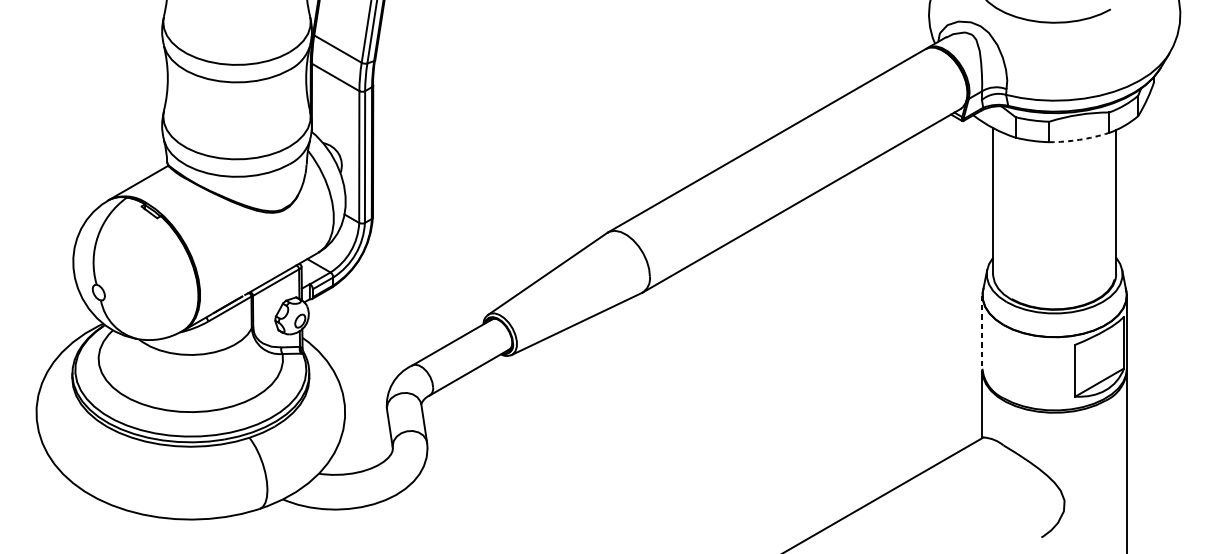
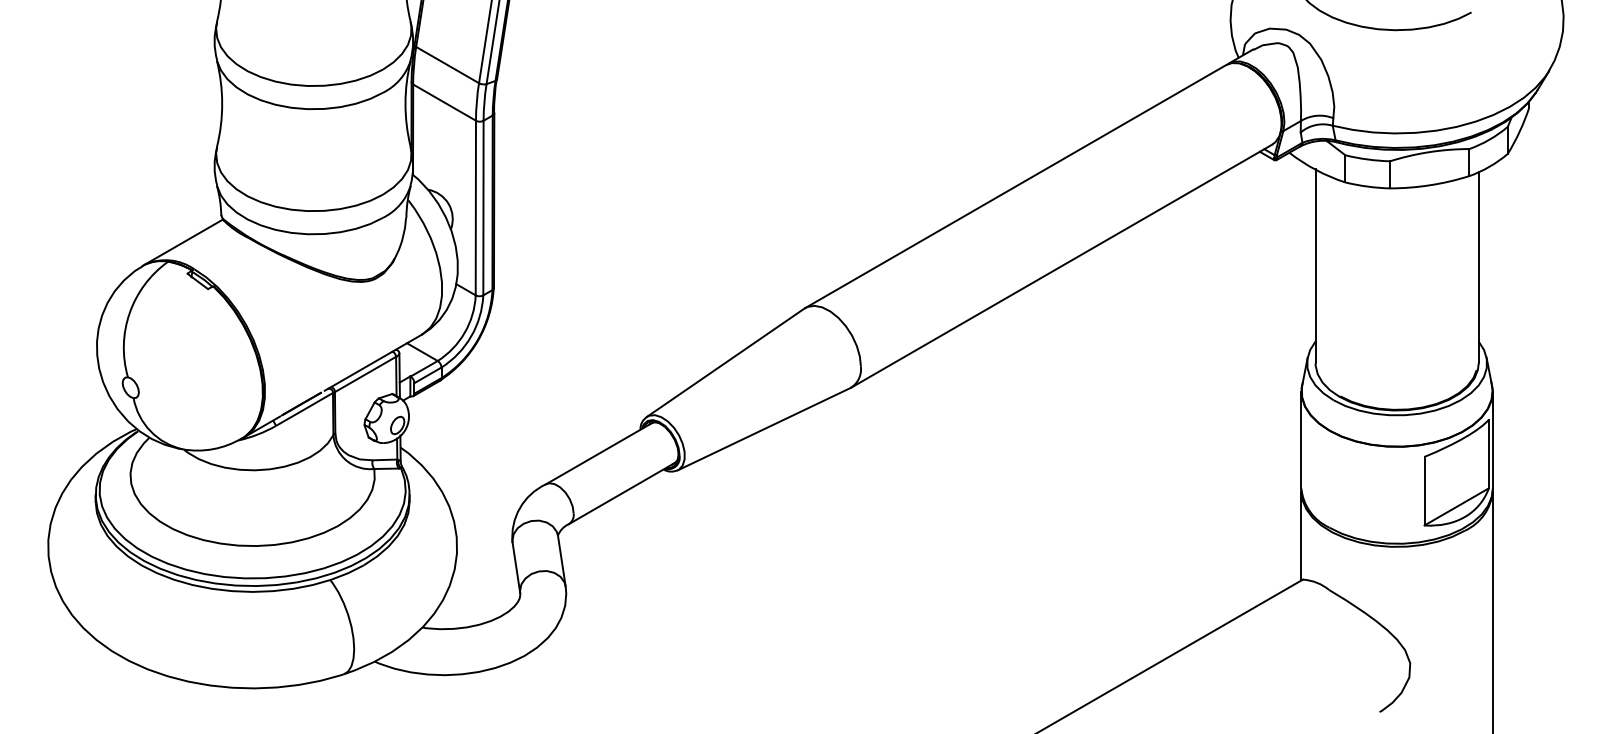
arc: (1079, 140) -> (1430, 185), dashed -> solid
line: (982, 332) -> (1301, 440), dashed -> solid

